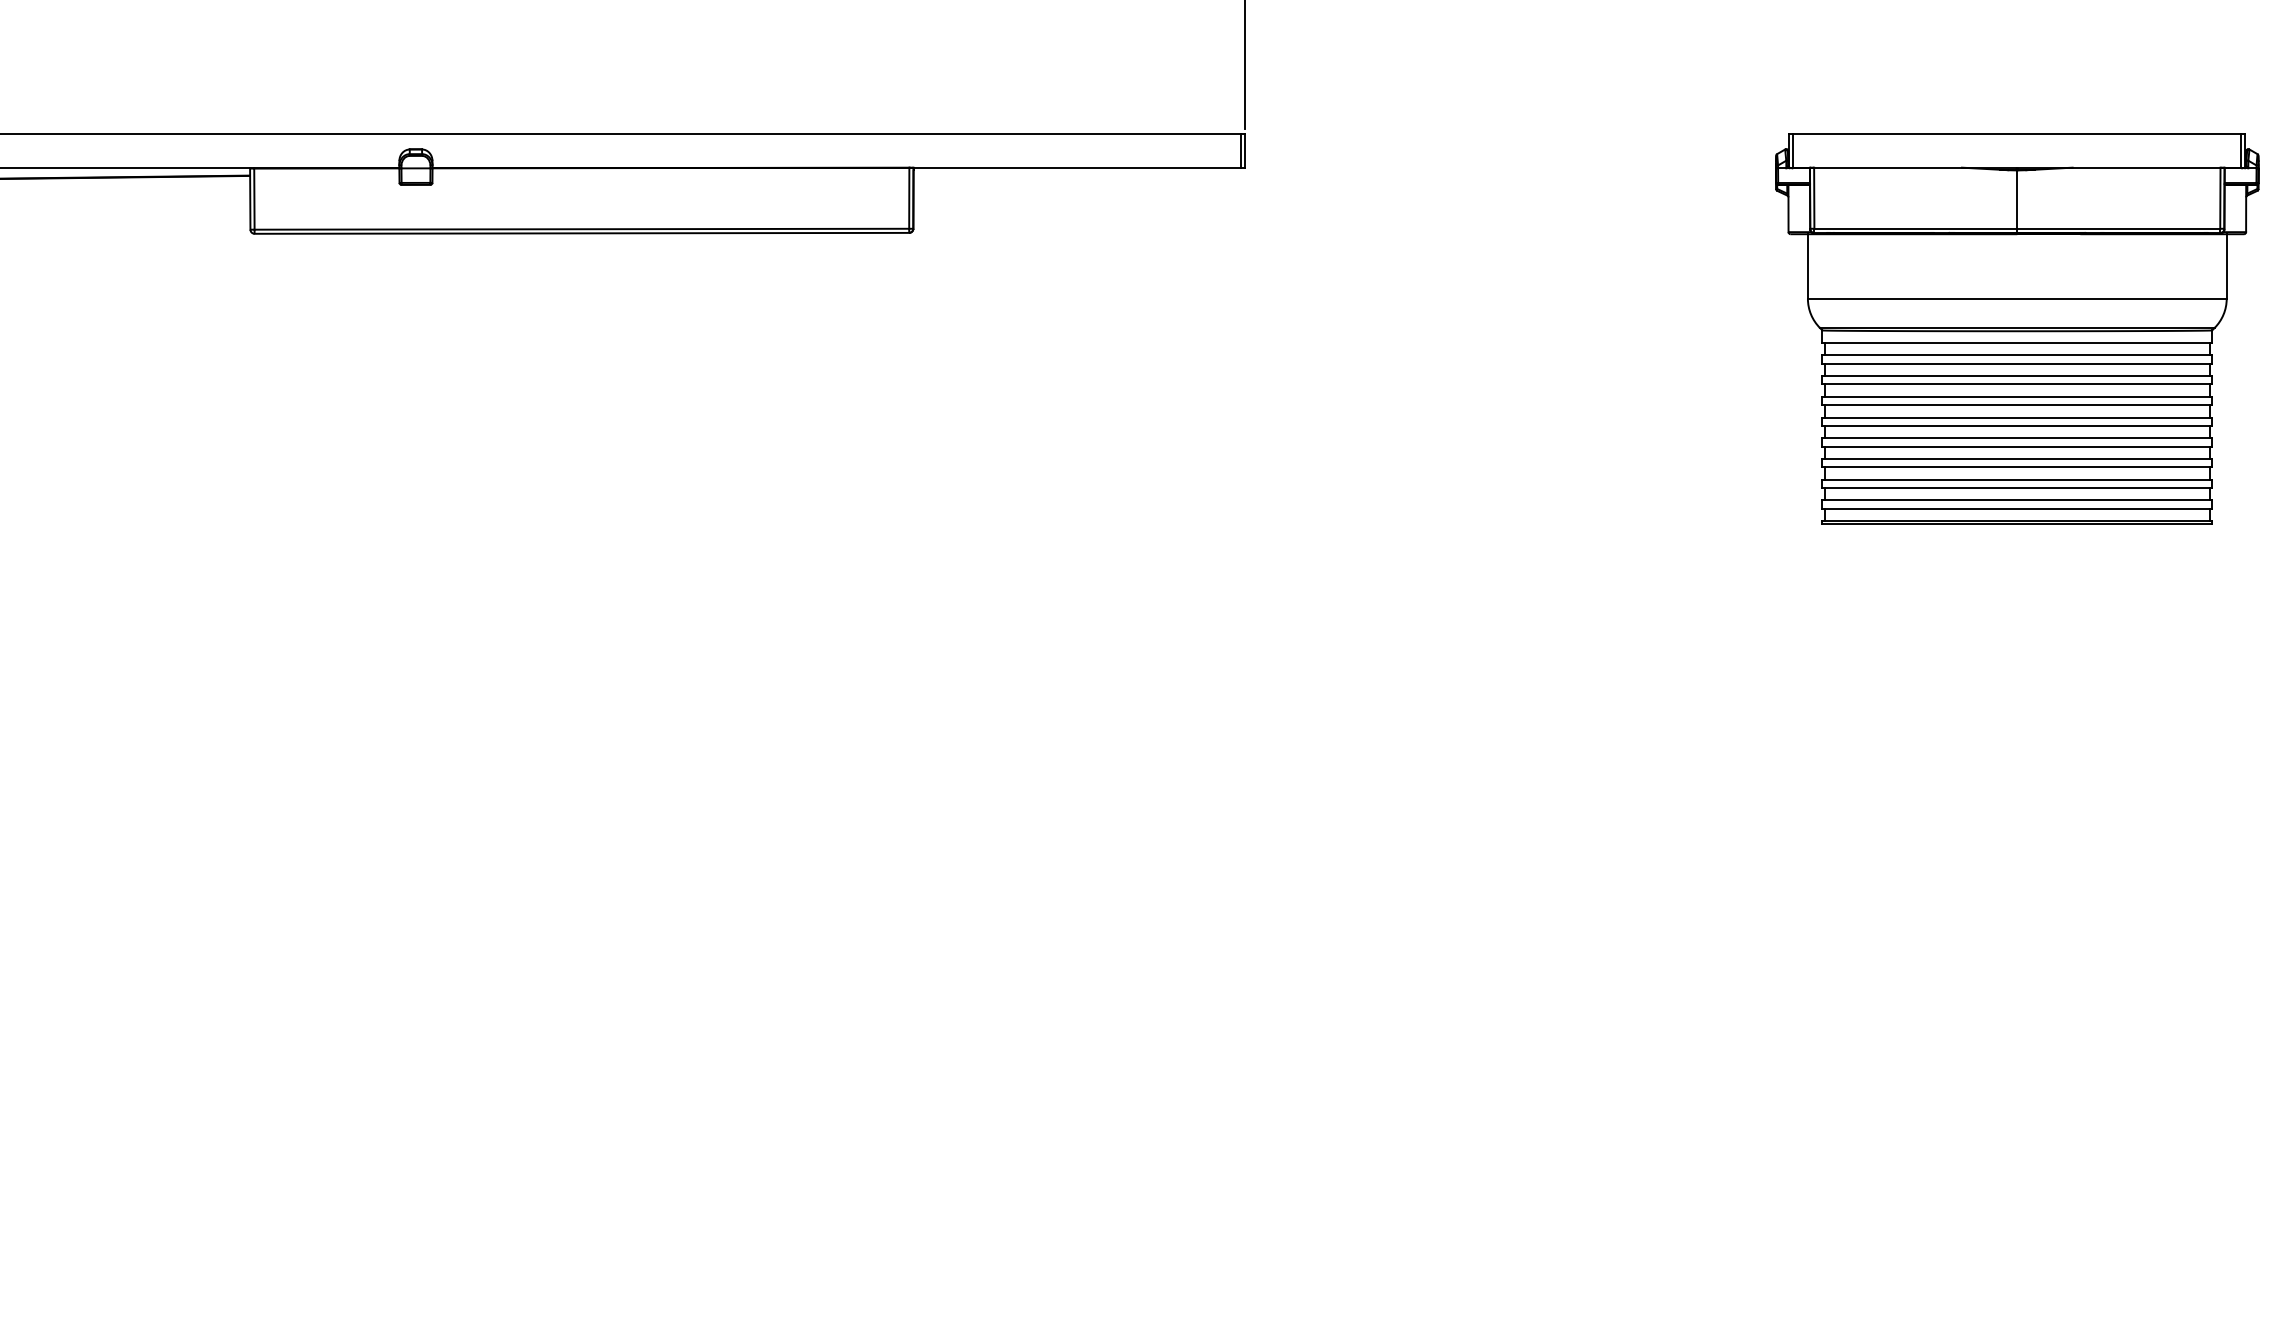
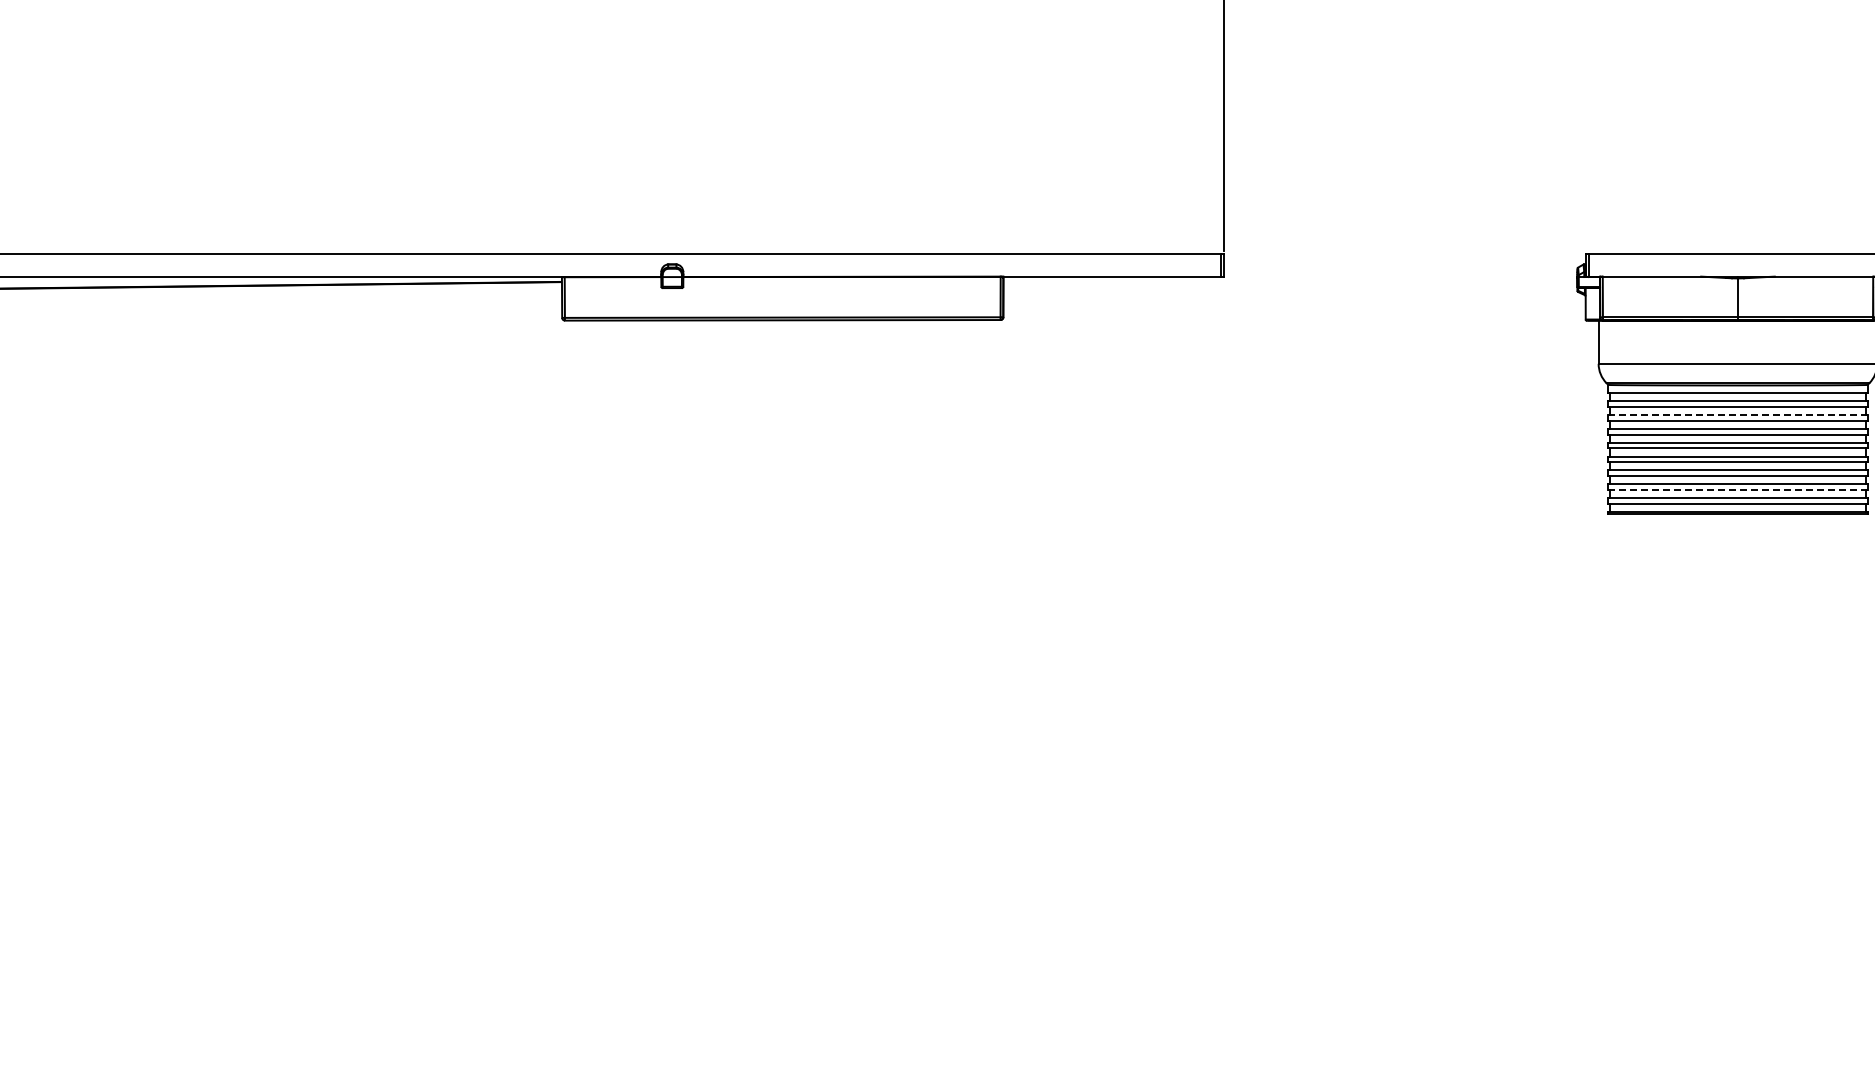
line: (2016, 376) -> (1737, 415), solid -> dashed
line: (2016, 487) -> (1737, 489), solid -> dashed

